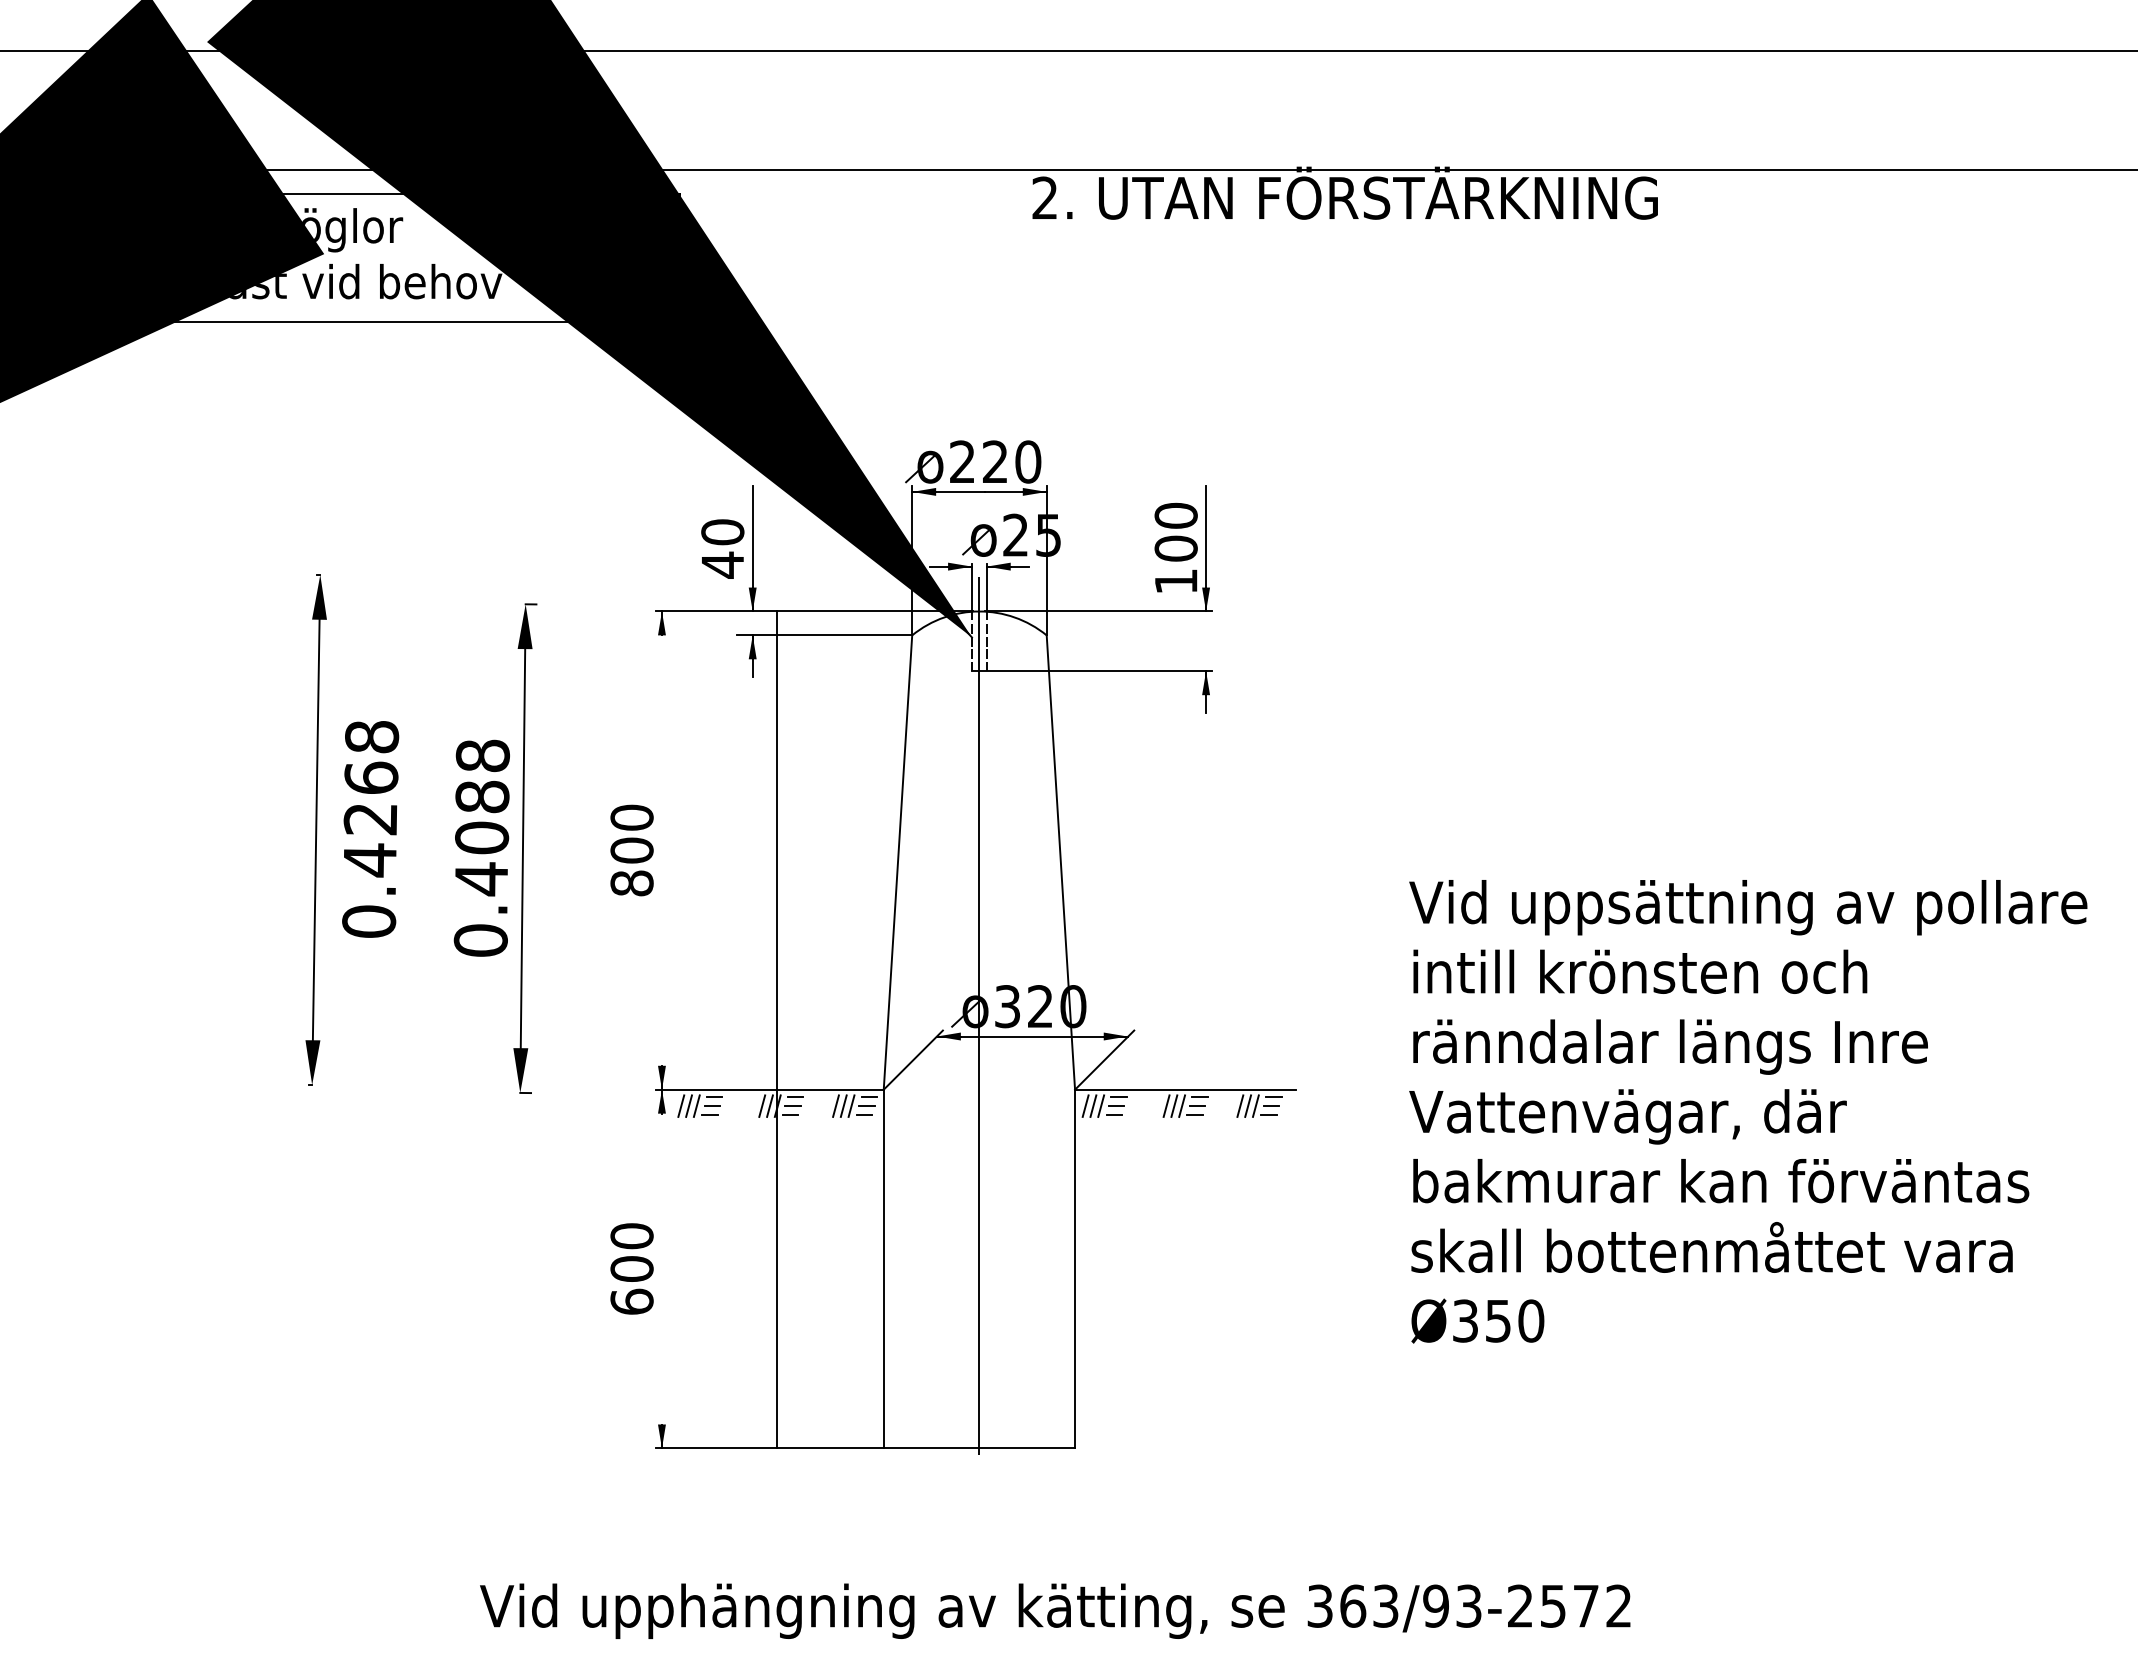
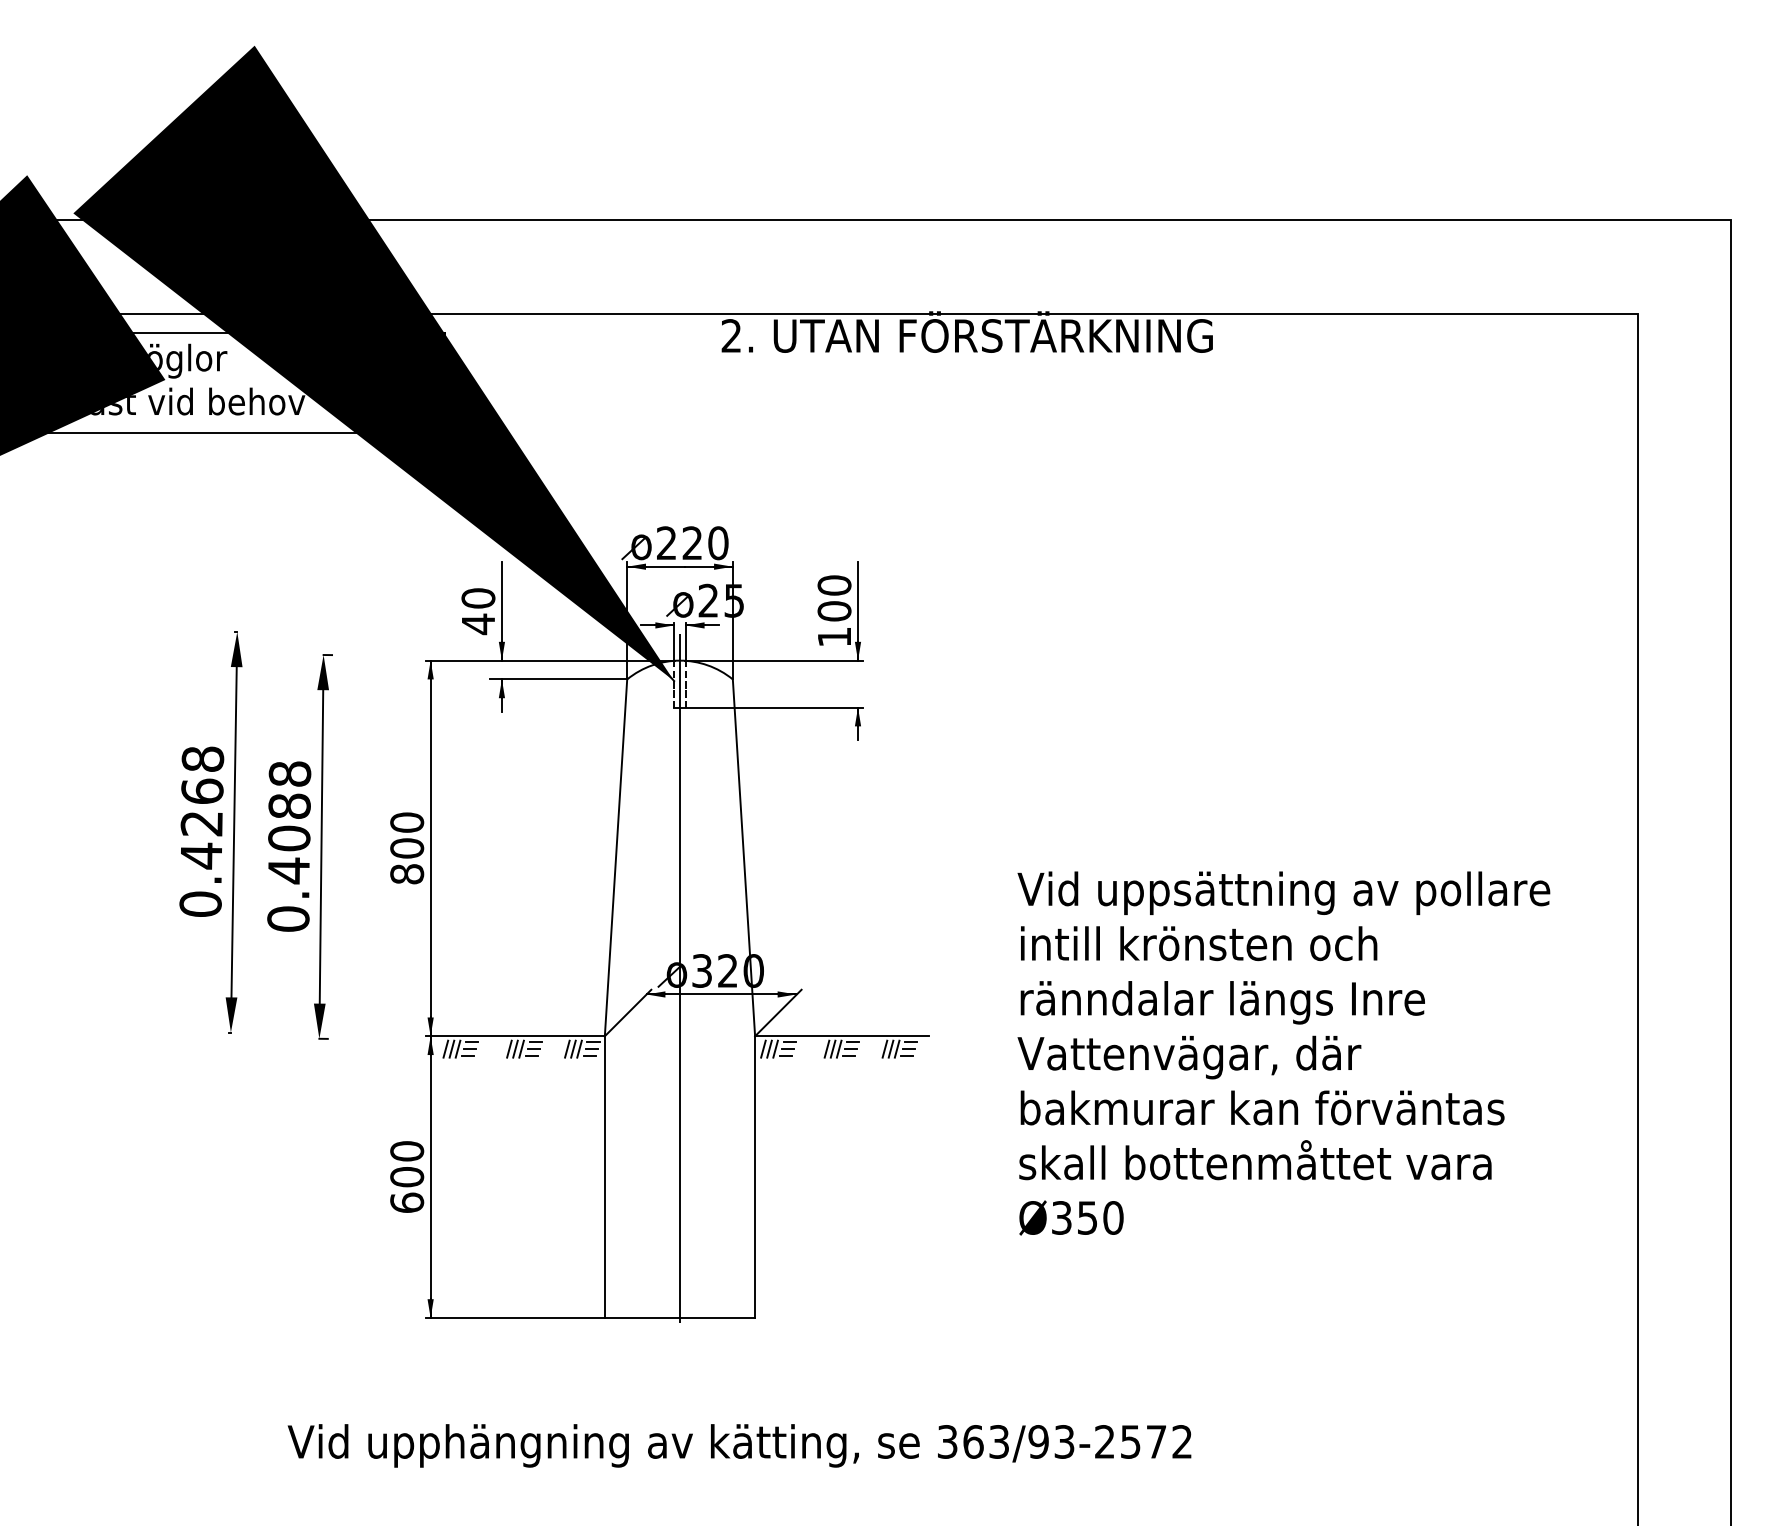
part: (315, 830) -> (233, 832), moved
line: (776, 1028) -> (430, 988), moved

